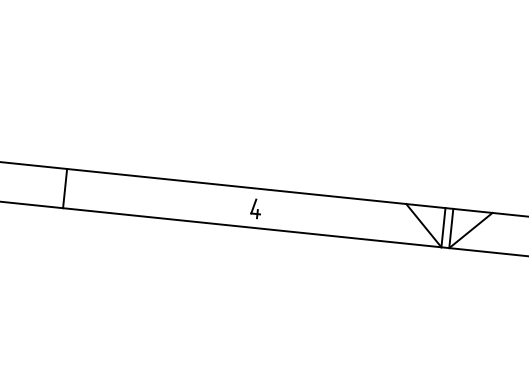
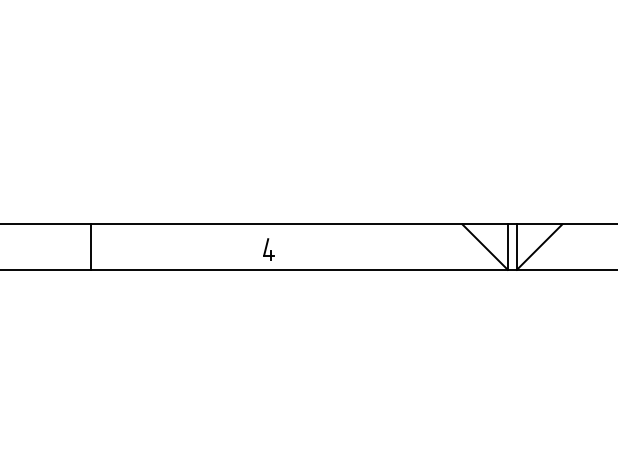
line: (65, 188) -> (91, 246), moved
part: (255, 208) -> (268, 249), moved

